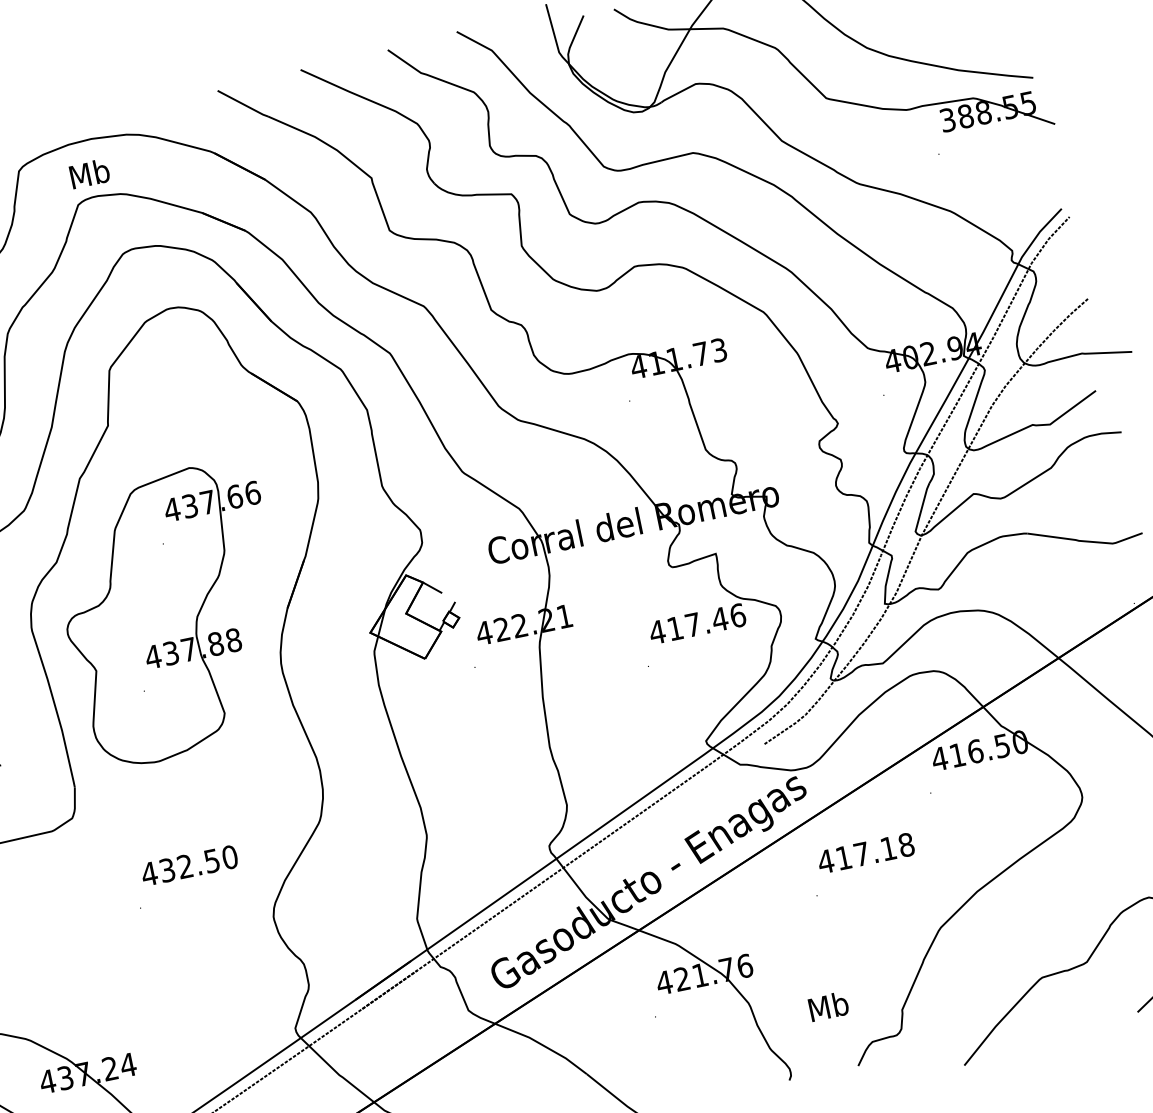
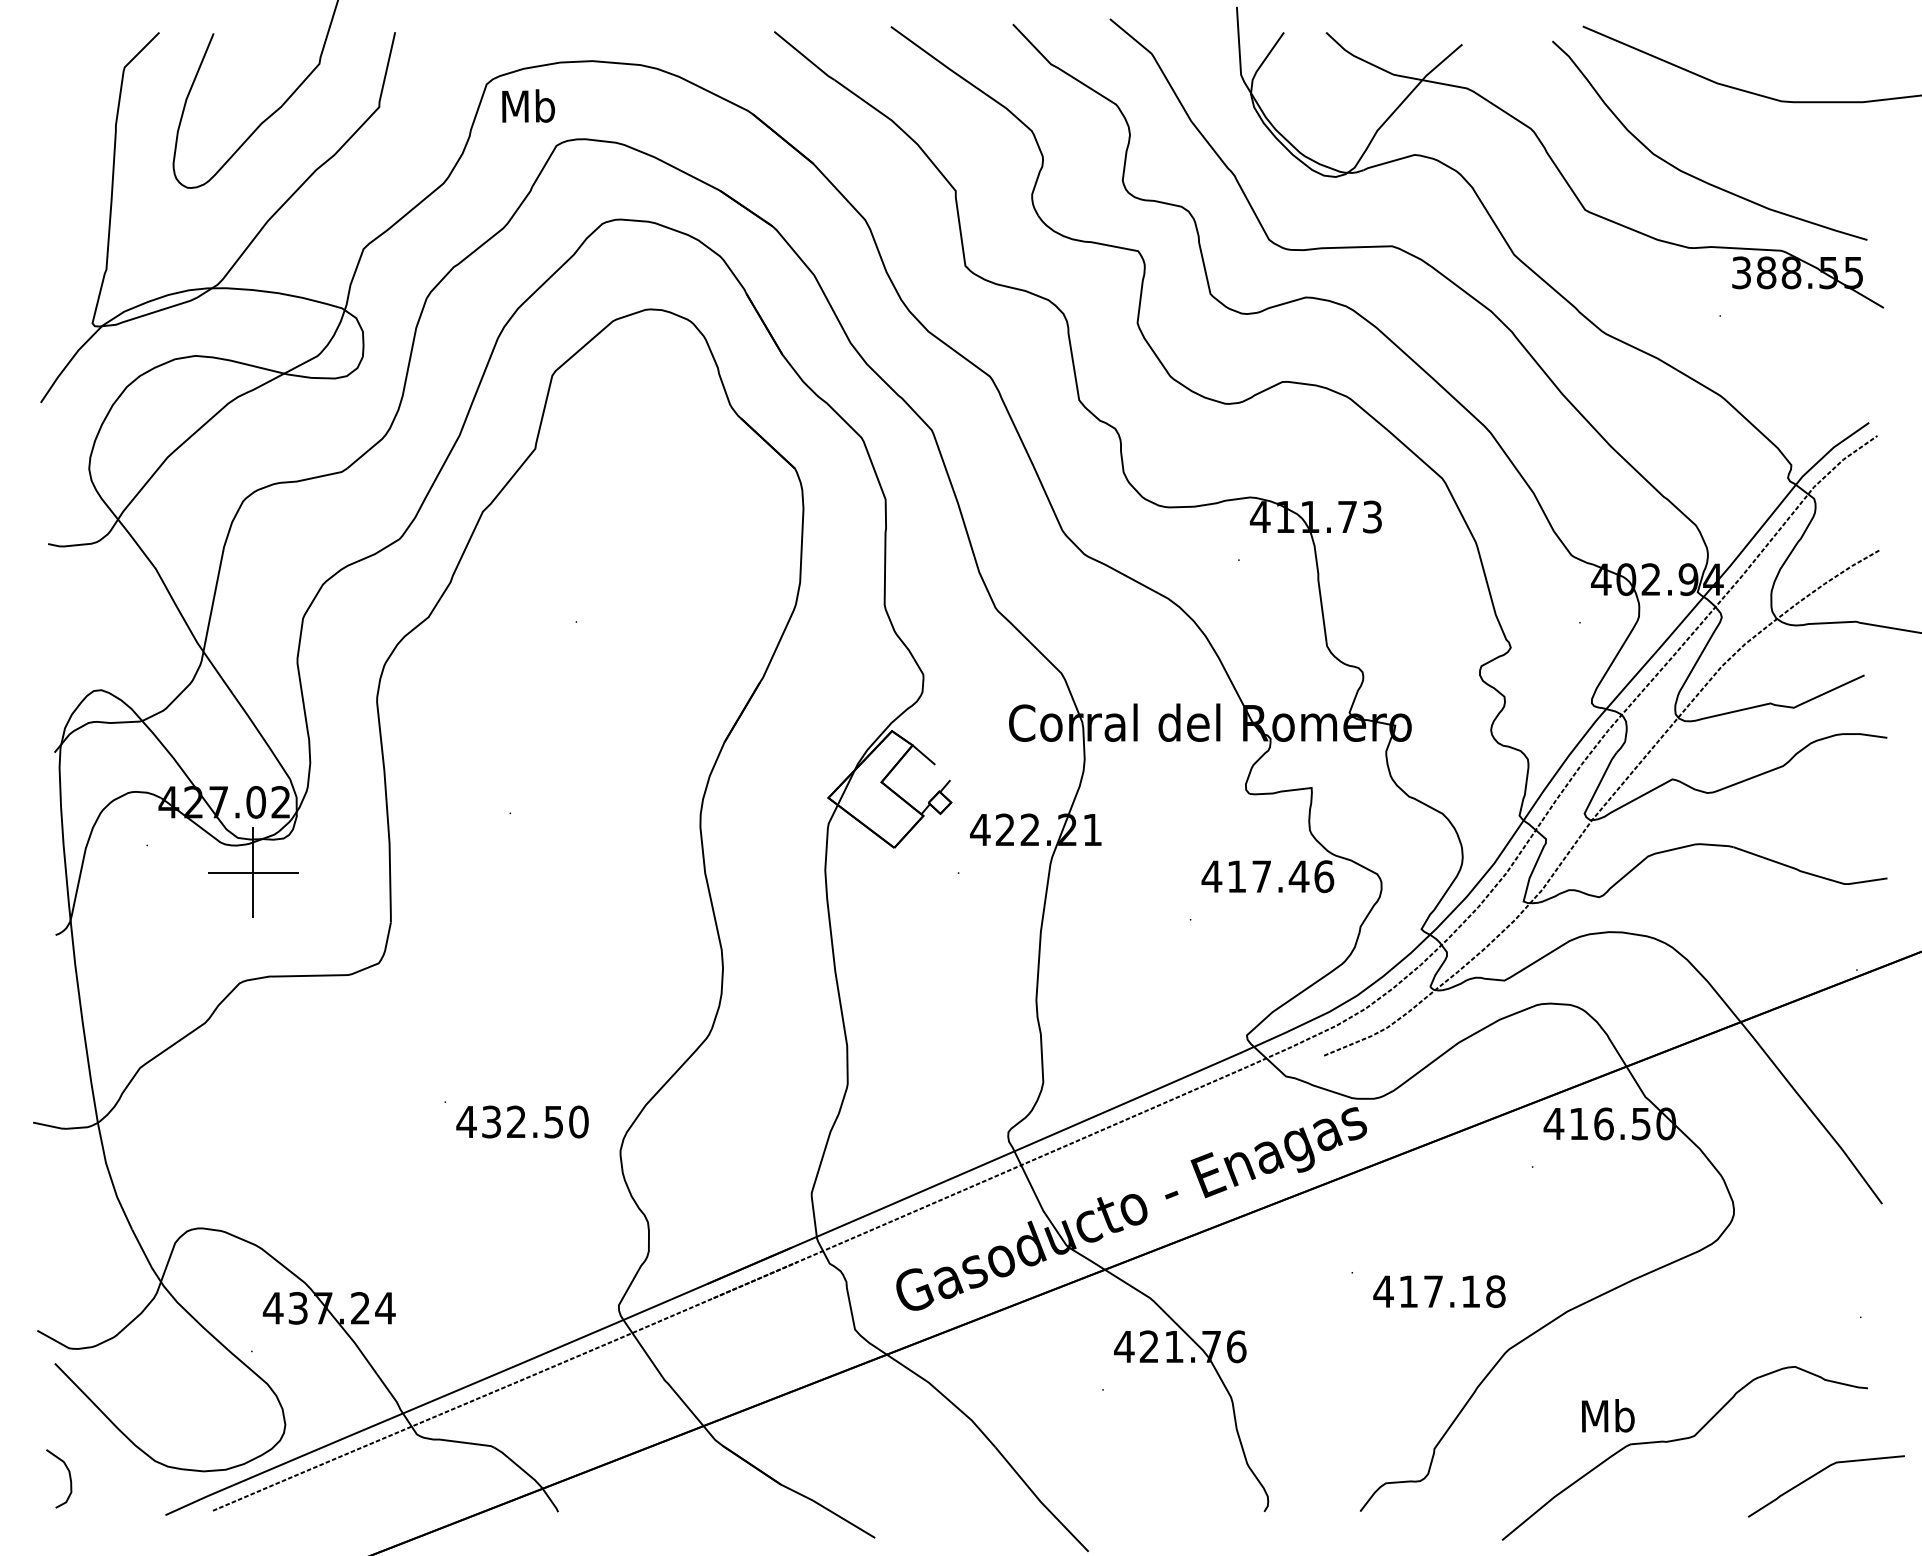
text: (89, 173) -> (528, 105), moved
part: (174, 614) -> (571, 719), removed
text: (866, 853) -> (1439, 1291), moved
text: (189, 865) -> (522, 1121), moved
text: (828, 1006) -> (1608, 1415), moved

